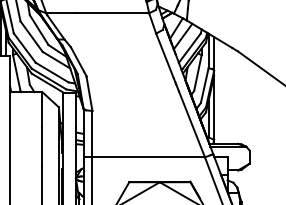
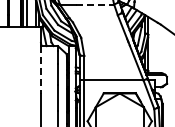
line: (113, 13) -> (95, 4), solid -> dashed
line: (9, 138) -> (40, 70), solid -> dashed

